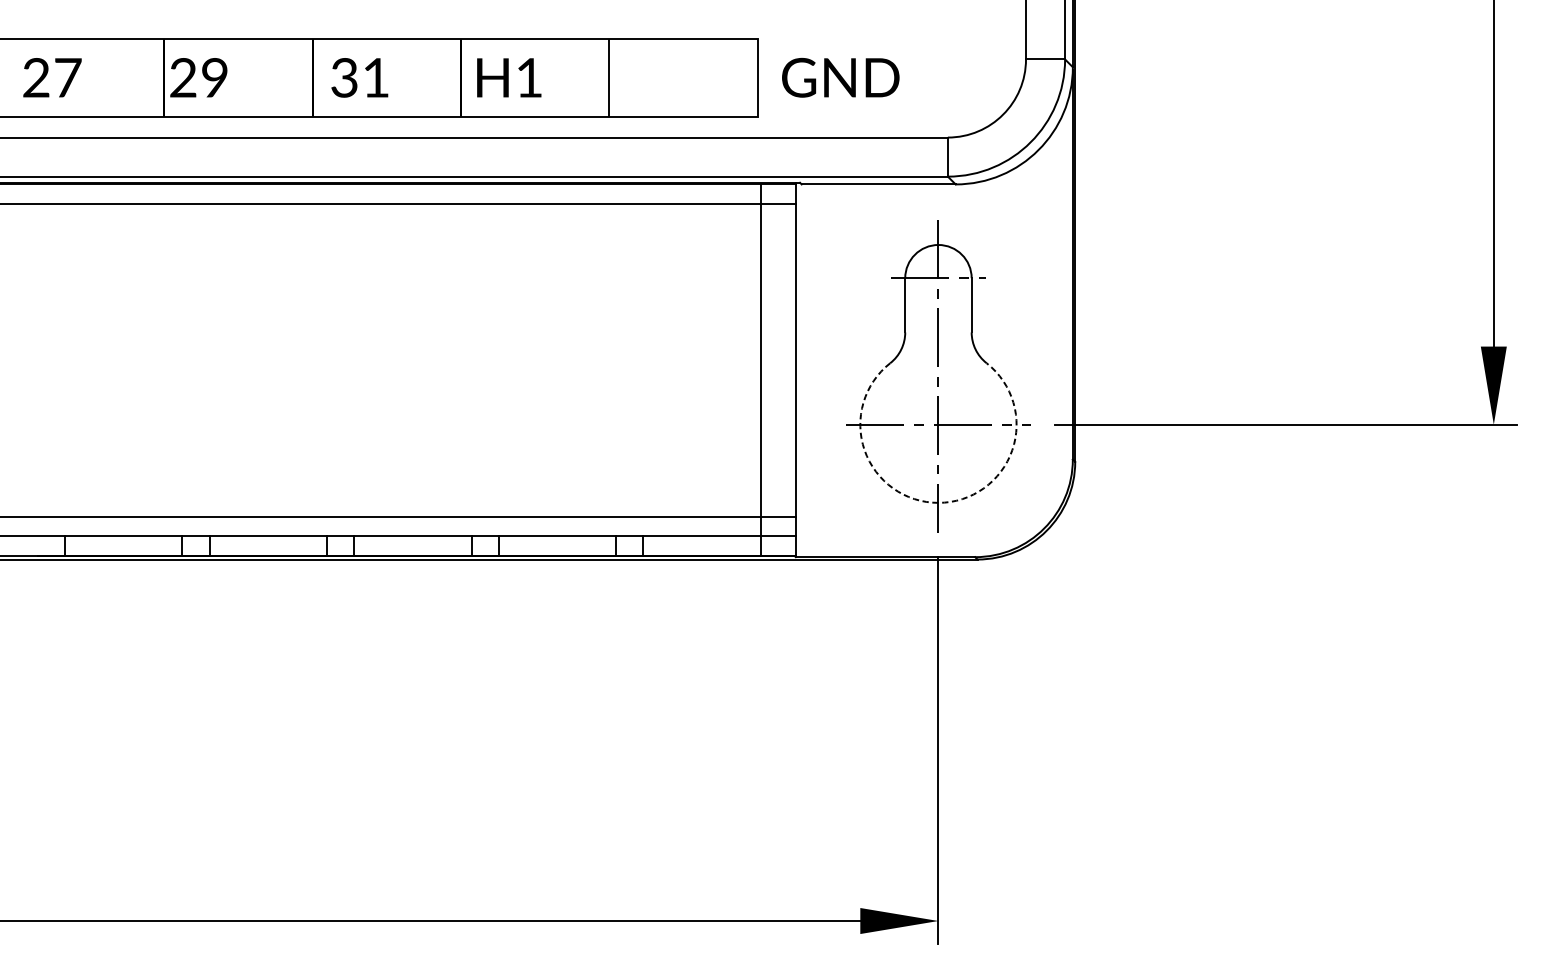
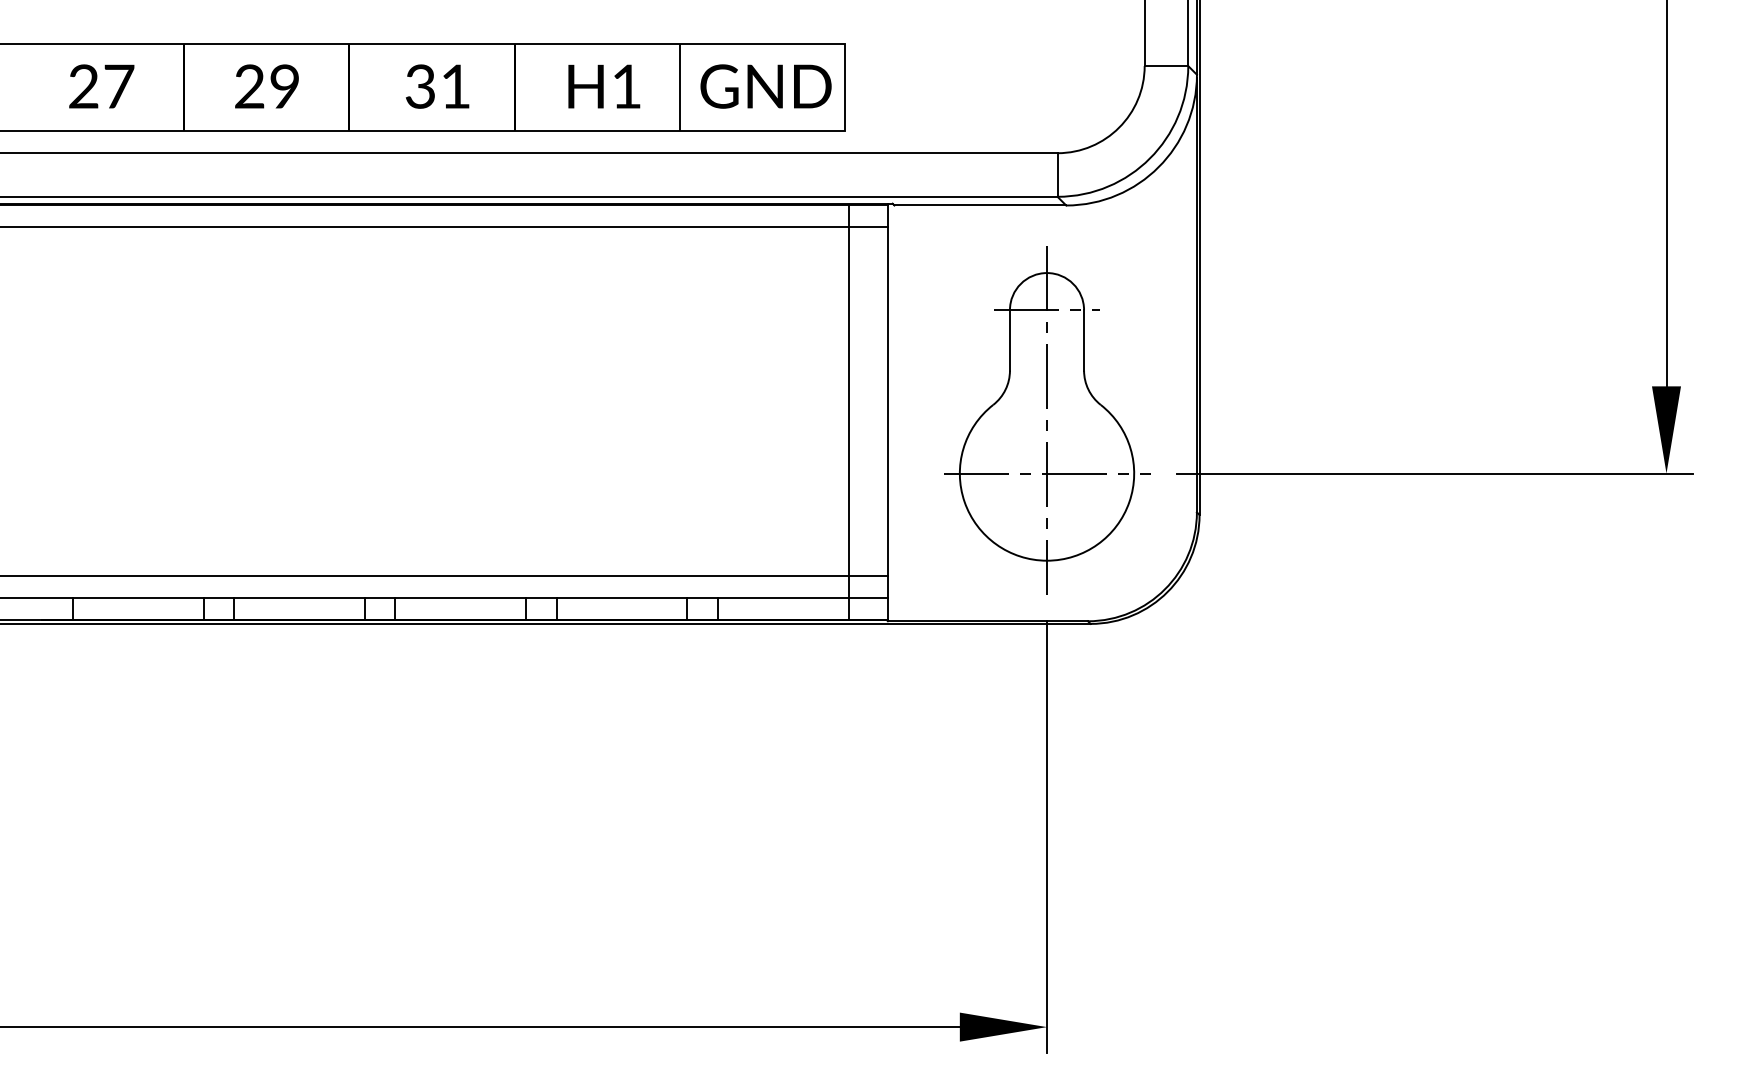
text: (52, 77) -> (101, 86), moved
text: (198, 77) -> (266, 86), moved
text: (359, 77) -> (437, 86), moved
text: (509, 77) -> (604, 86), moved
text: (840, 77) -> (765, 86), moved
arc: (938, 502) -> (1047, 560), dashed -> solid

